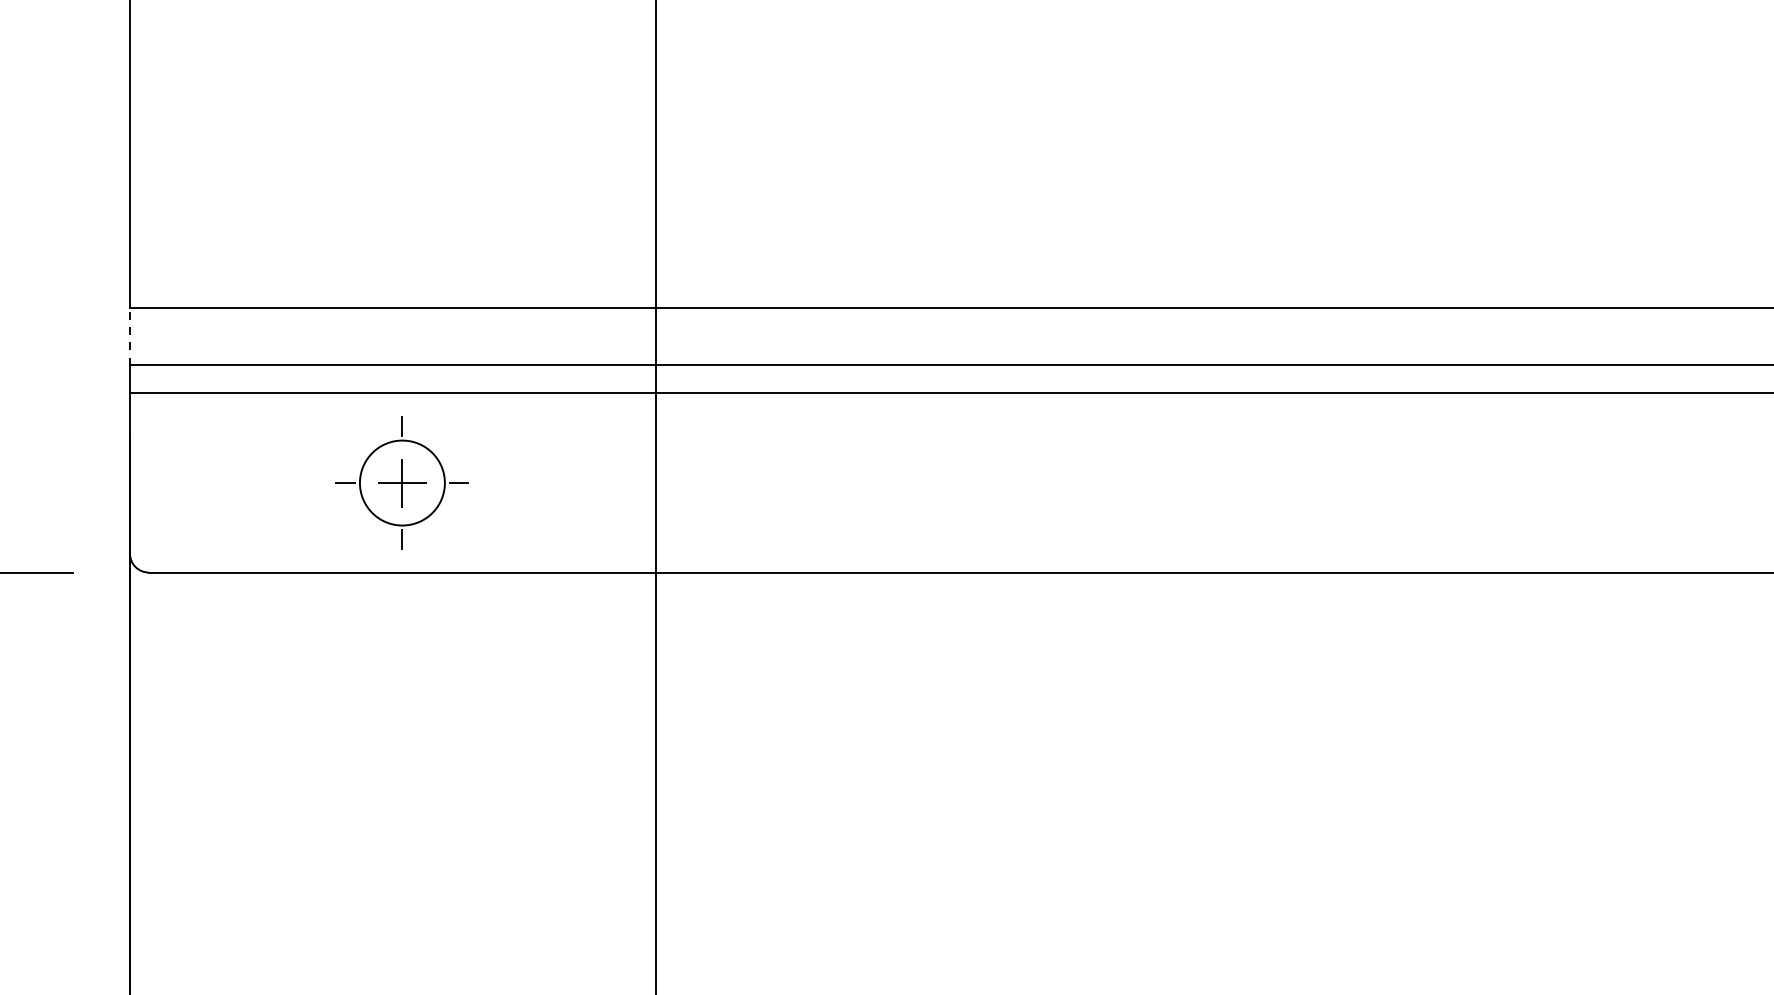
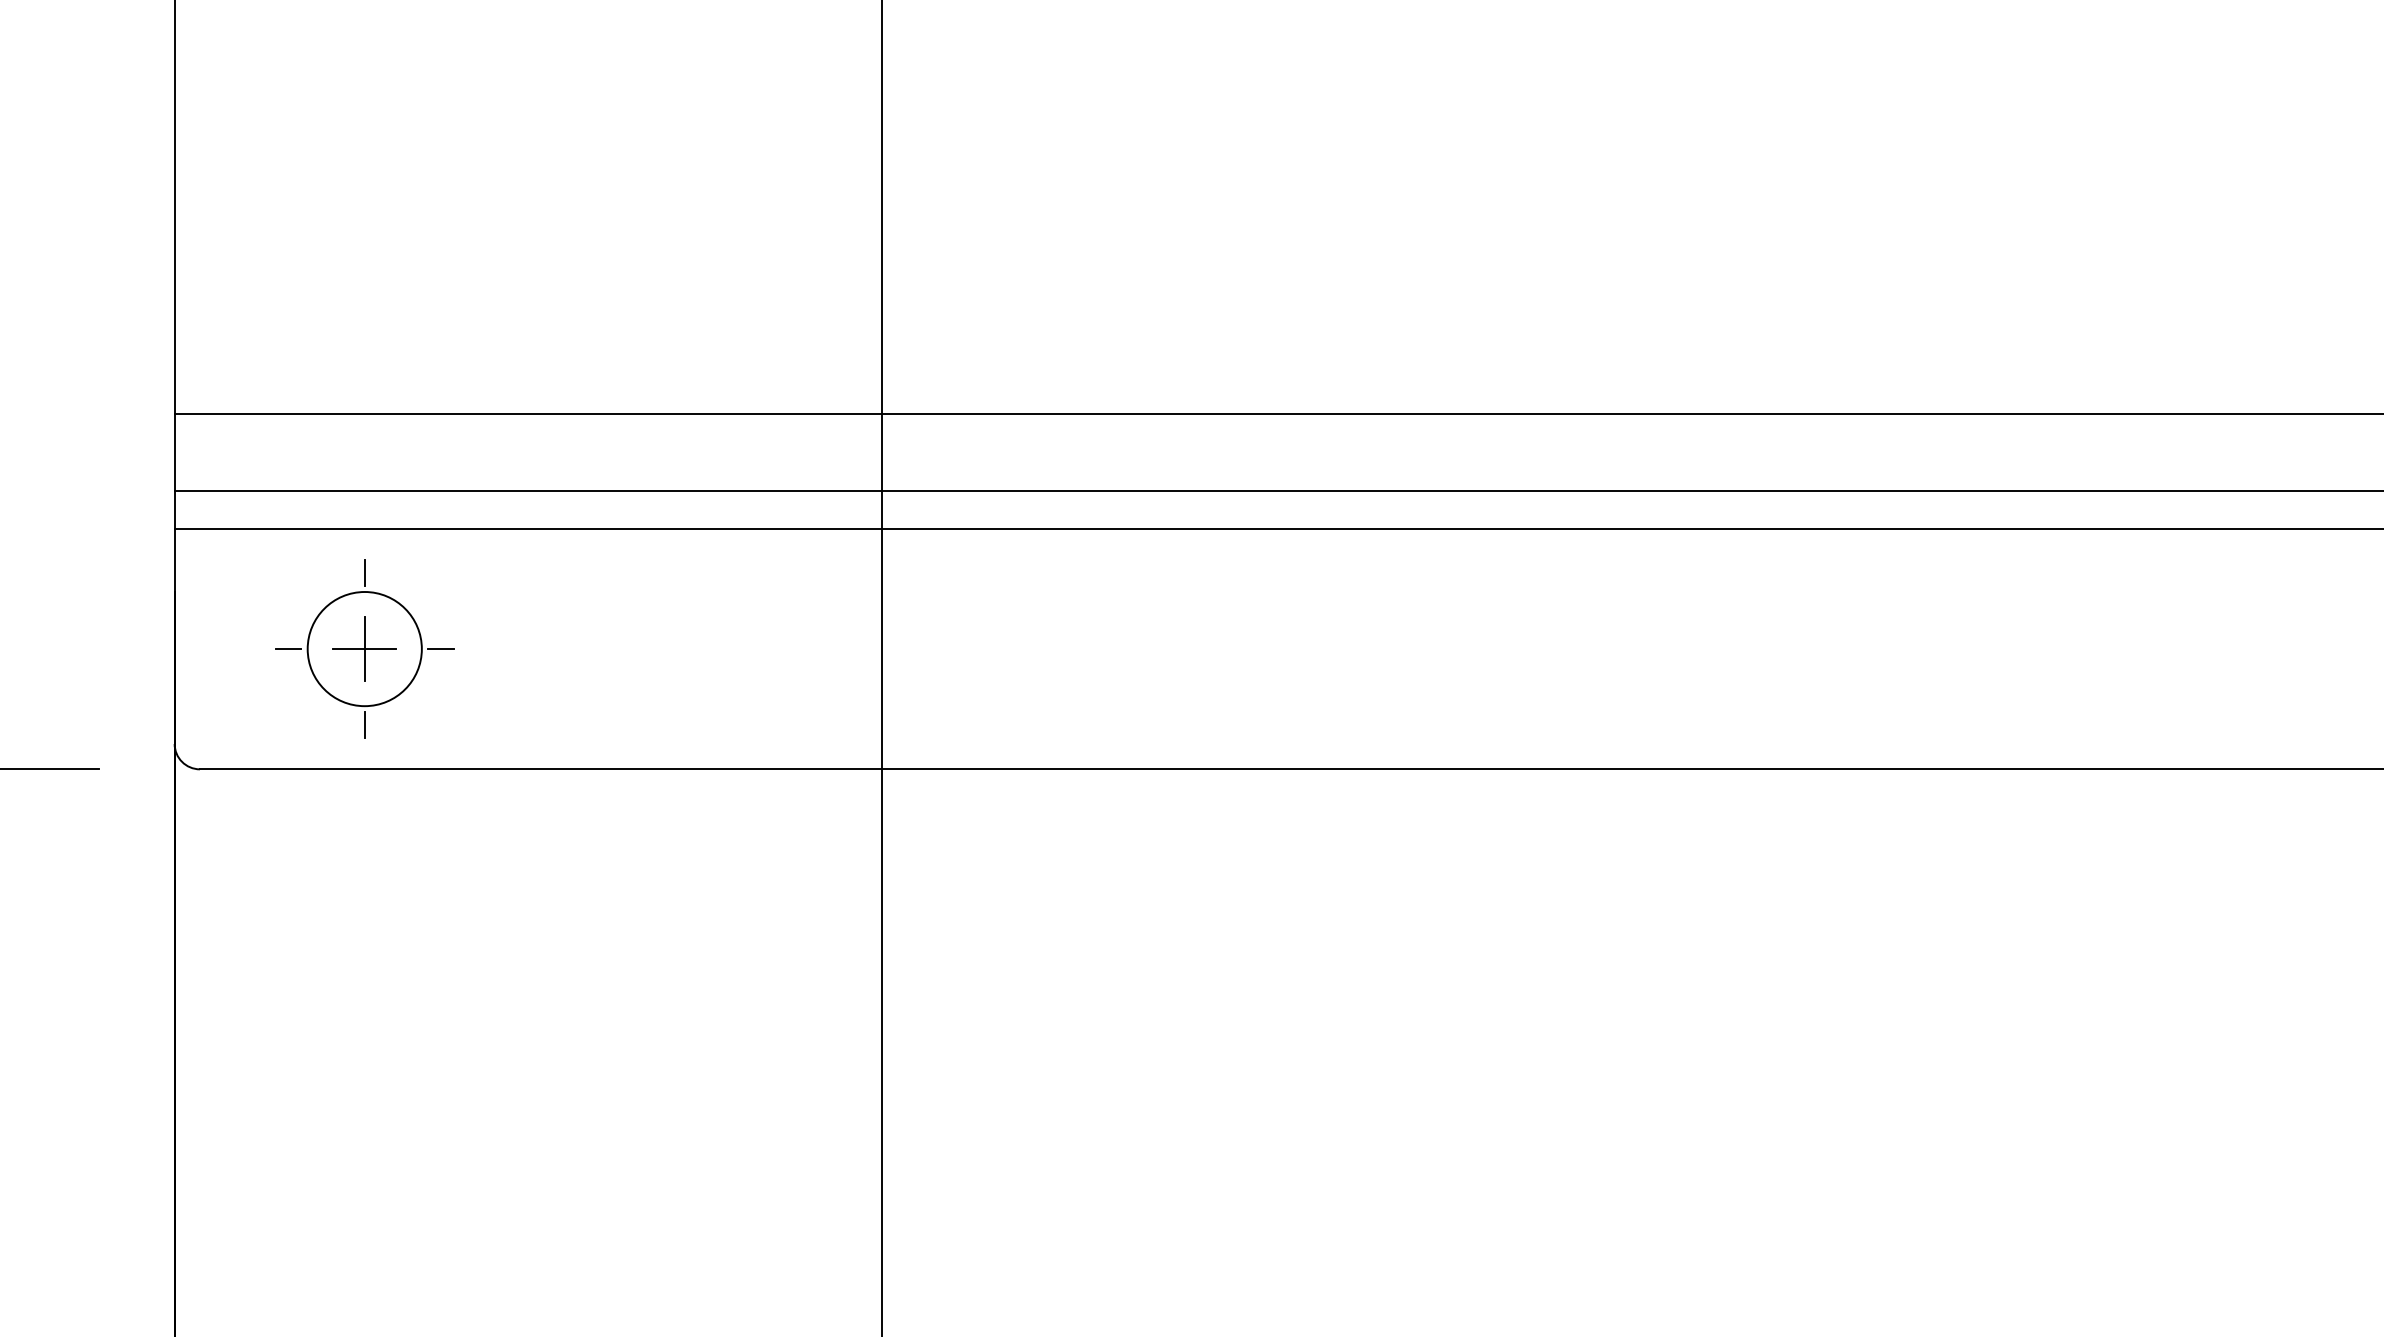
line: (129, 336) -> (174, 451), dashed -> solid
part: (402, 482) -> (364, 648), moved

